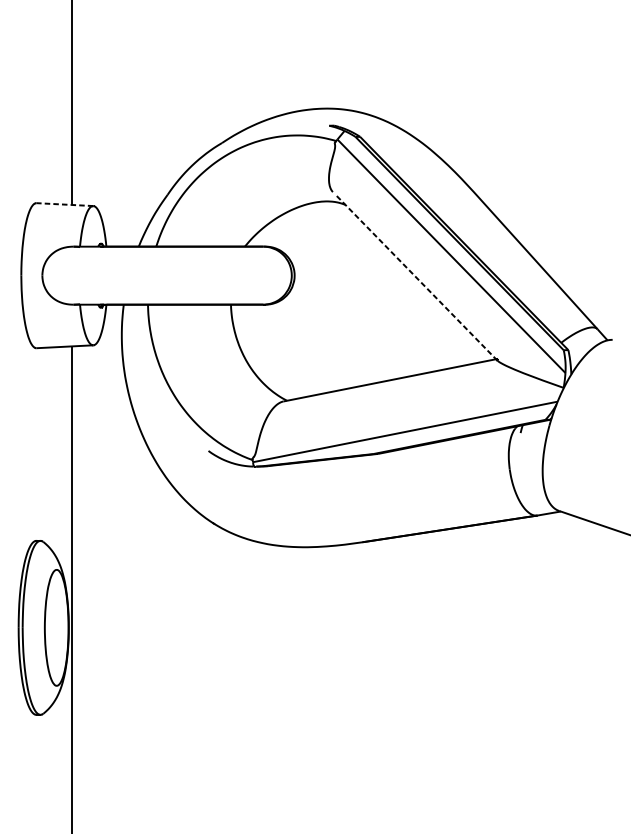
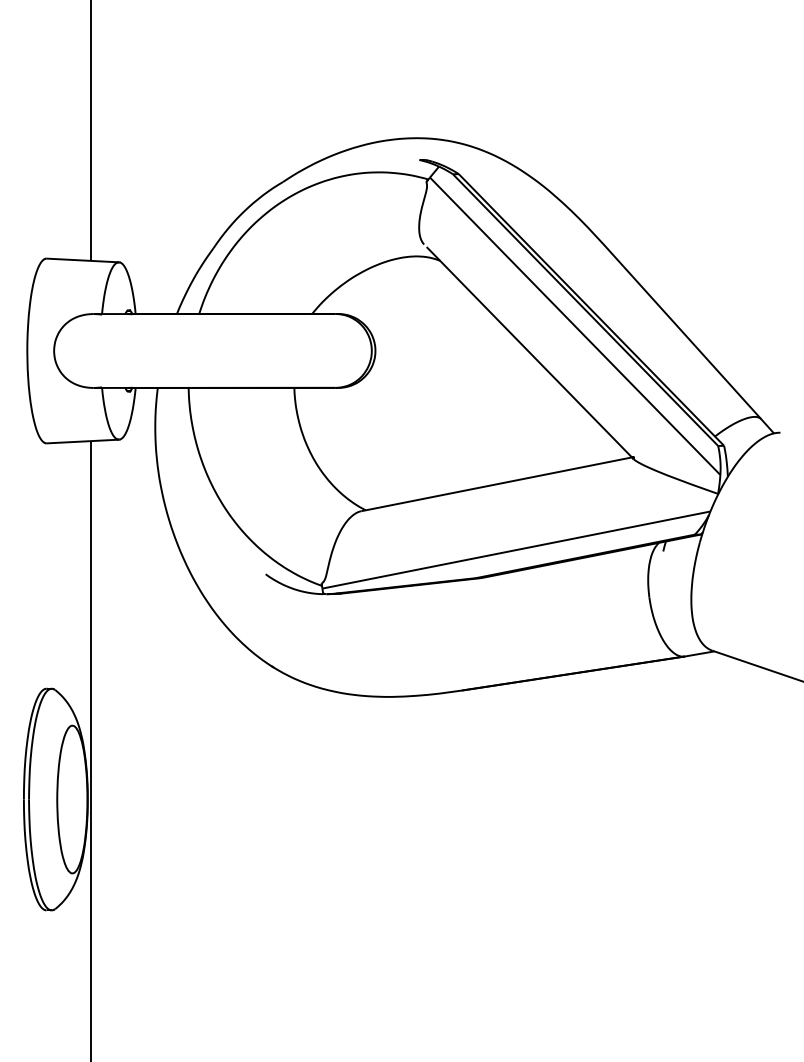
line: (64, 204) -> (82, 260), dashed -> solid
line: (415, 276) -> (529, 352), dashed -> solid

